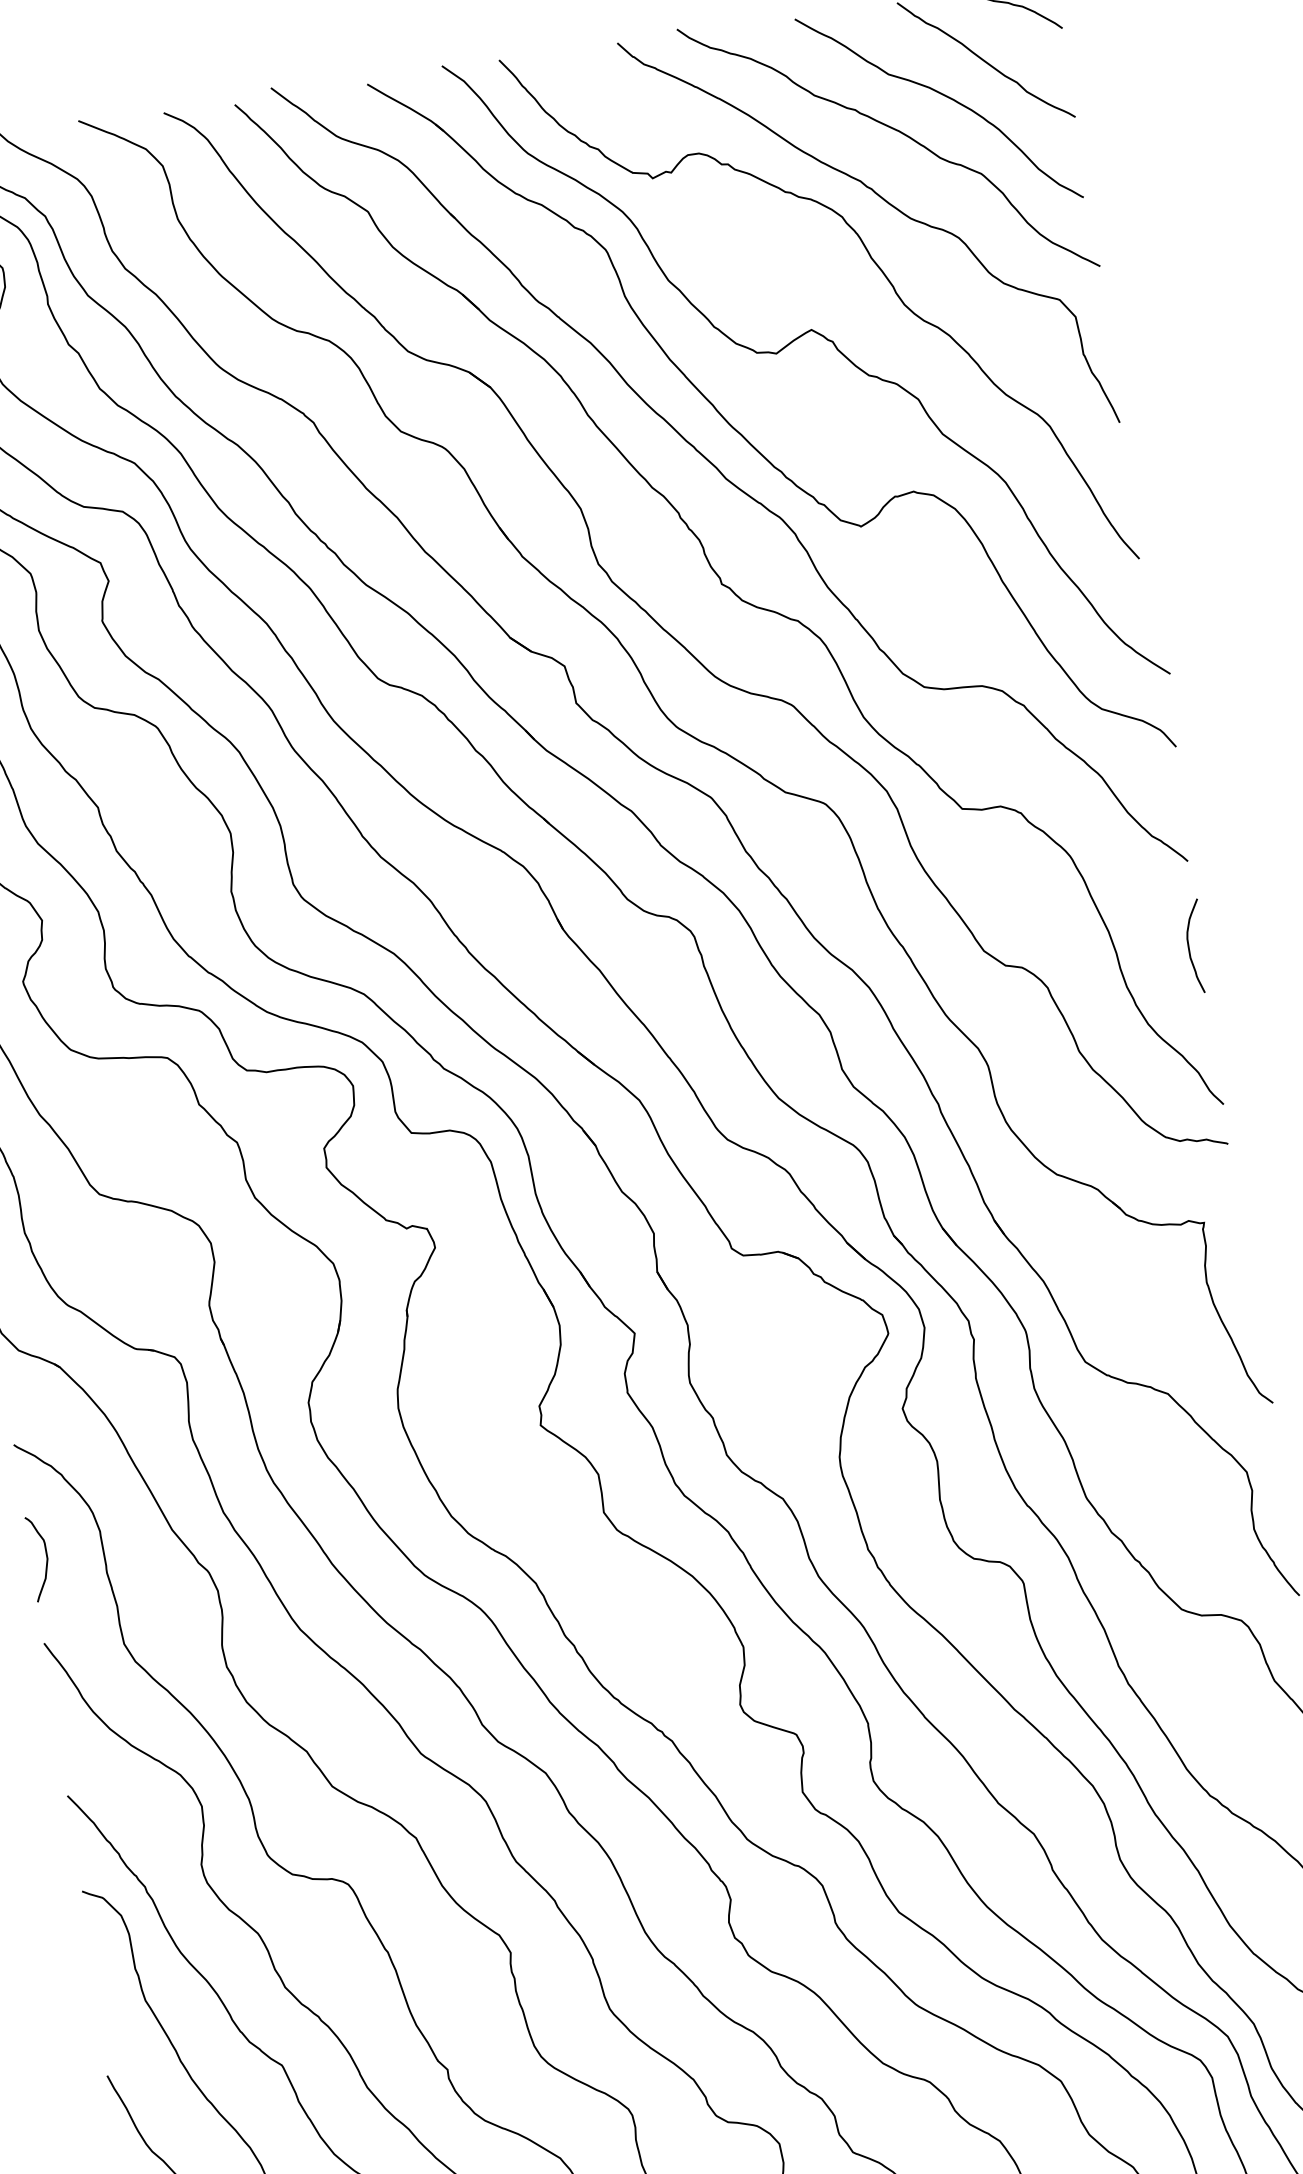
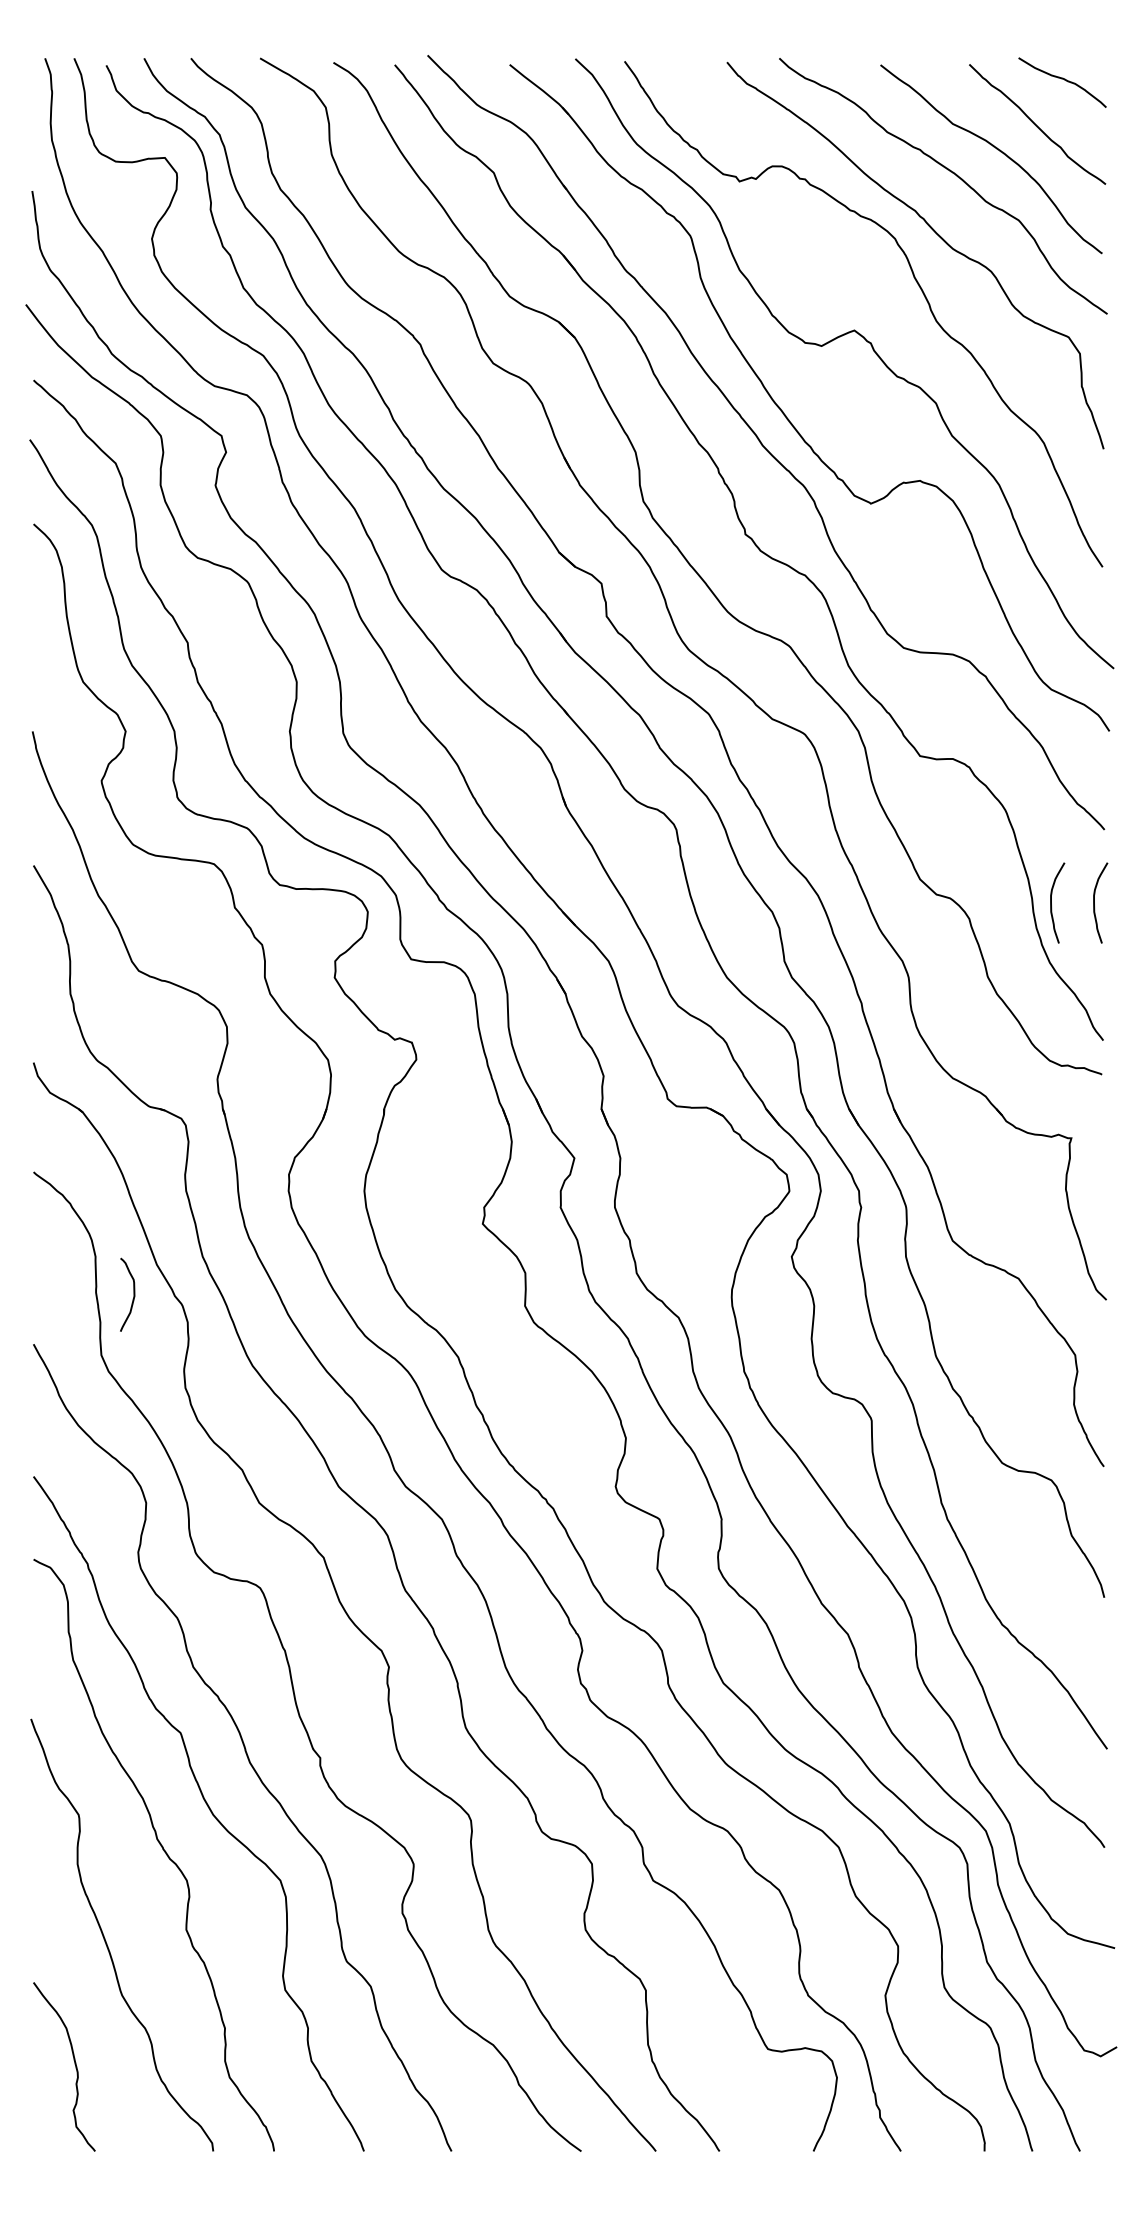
curve: (1139, 954) -> (1051, 902), added
curve: (46, 1557) -> (133, 1294), moved

